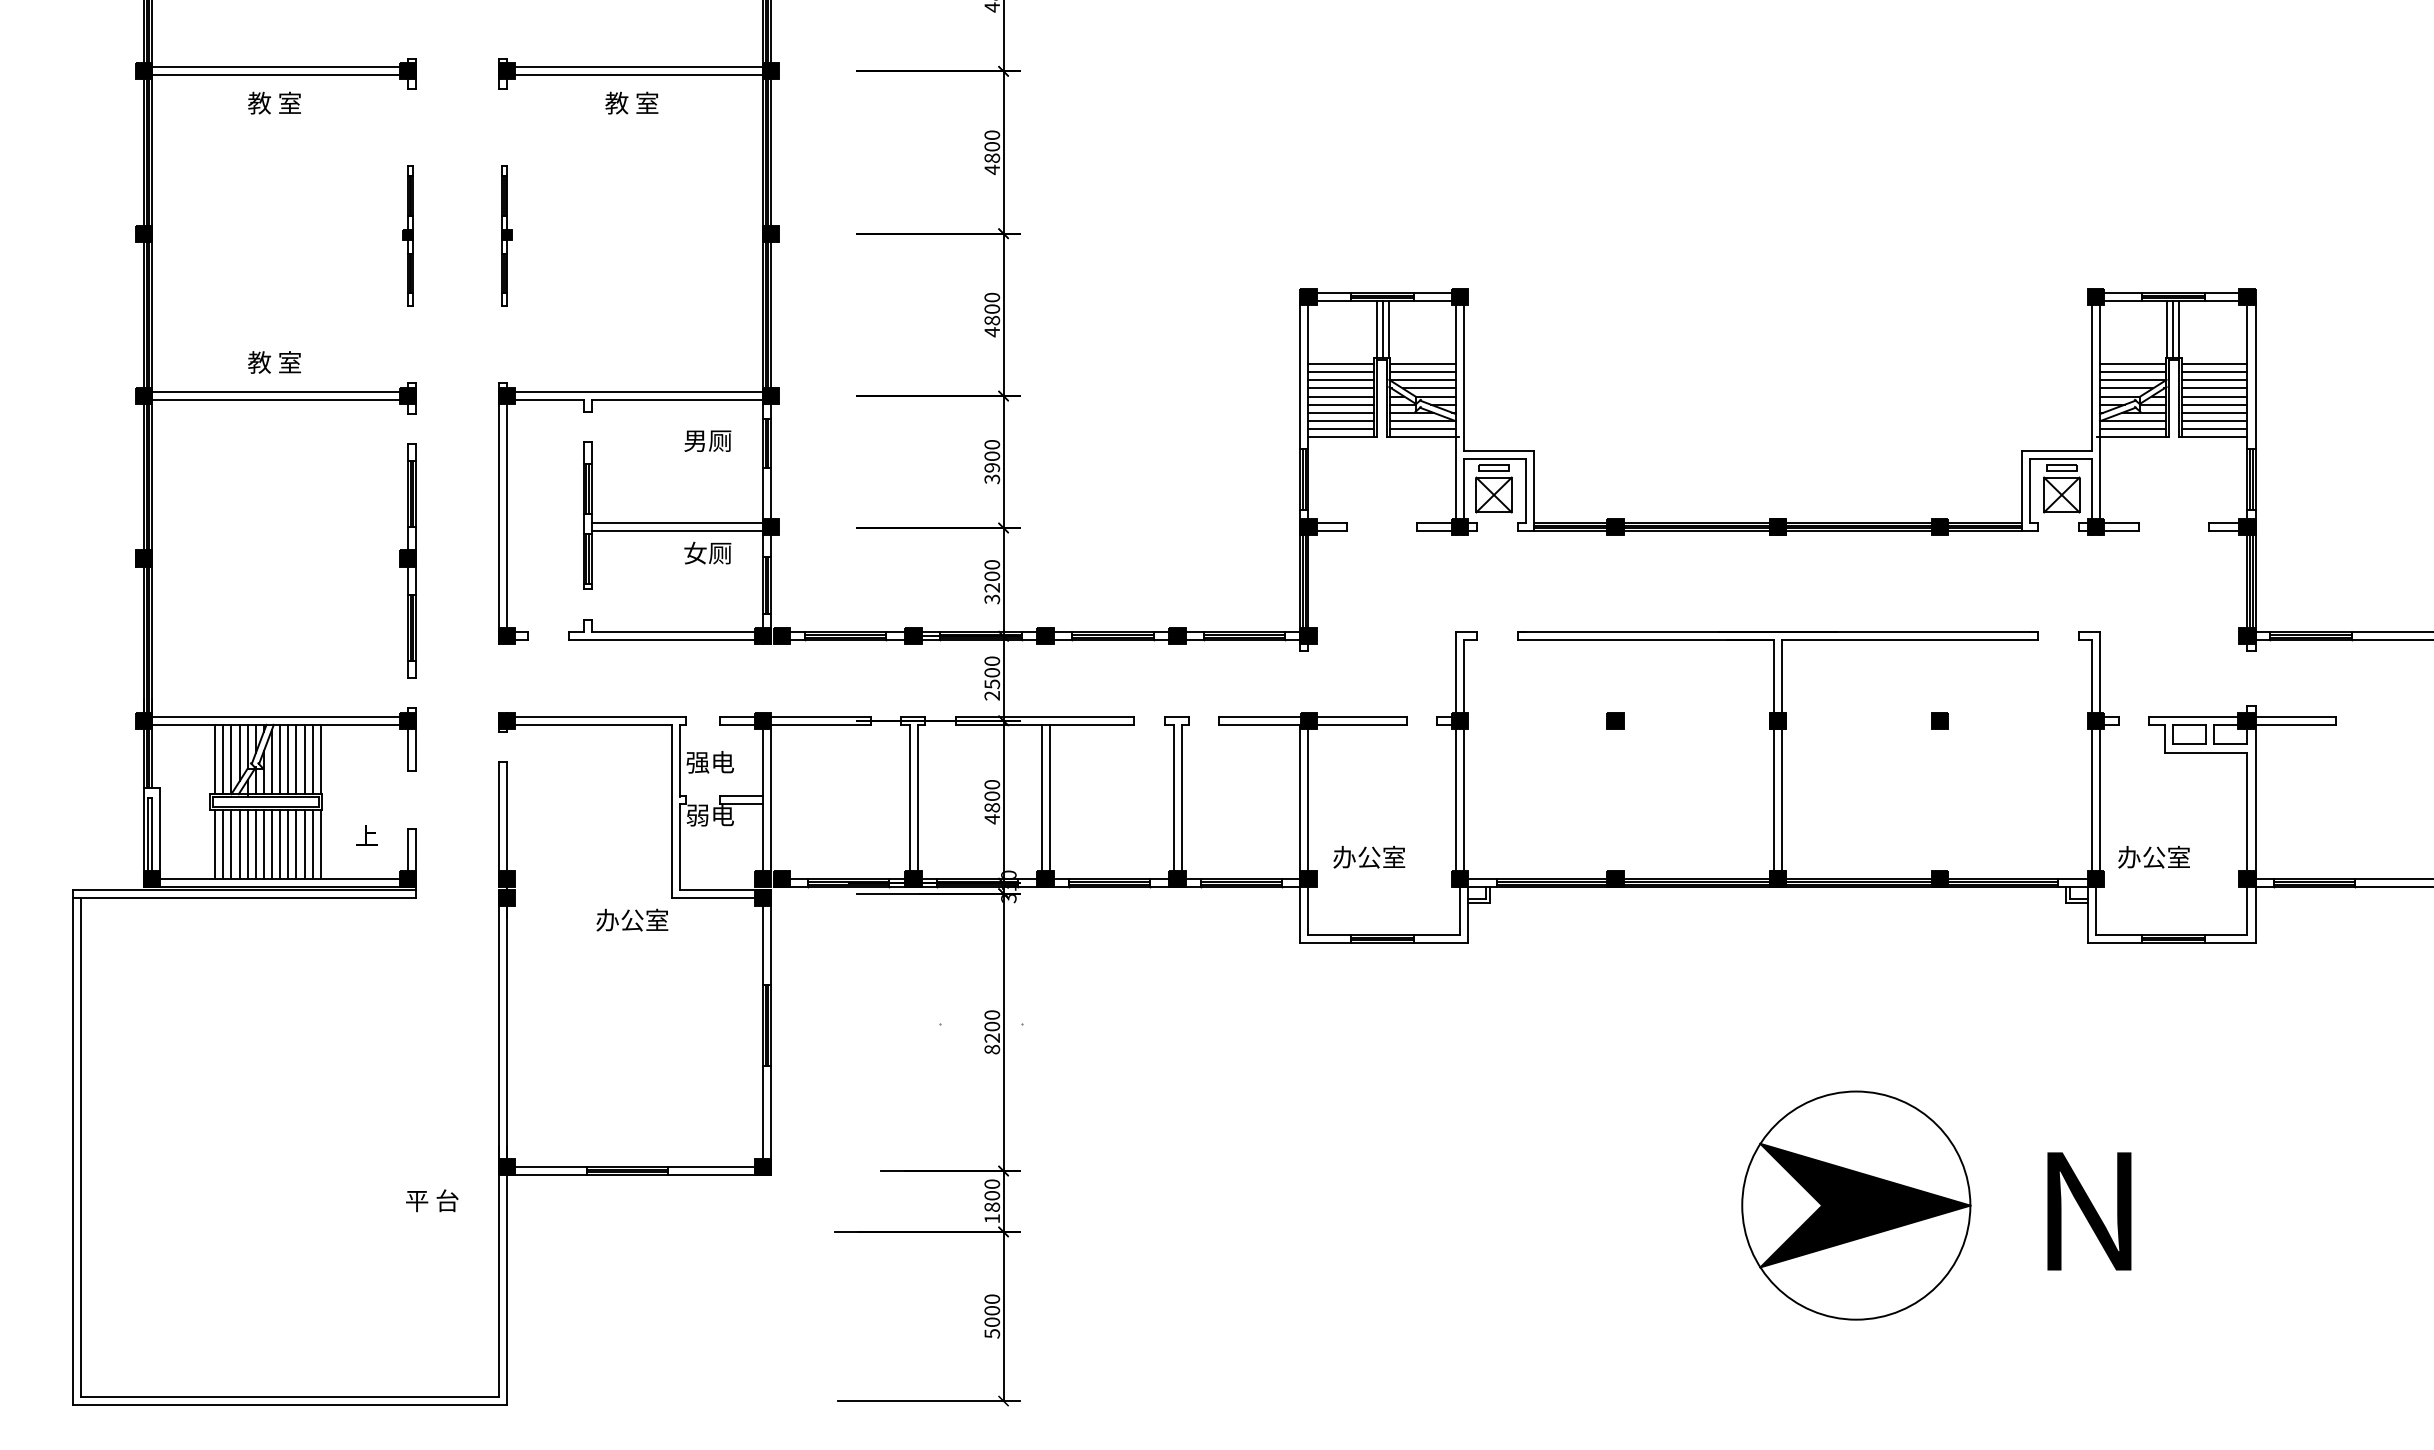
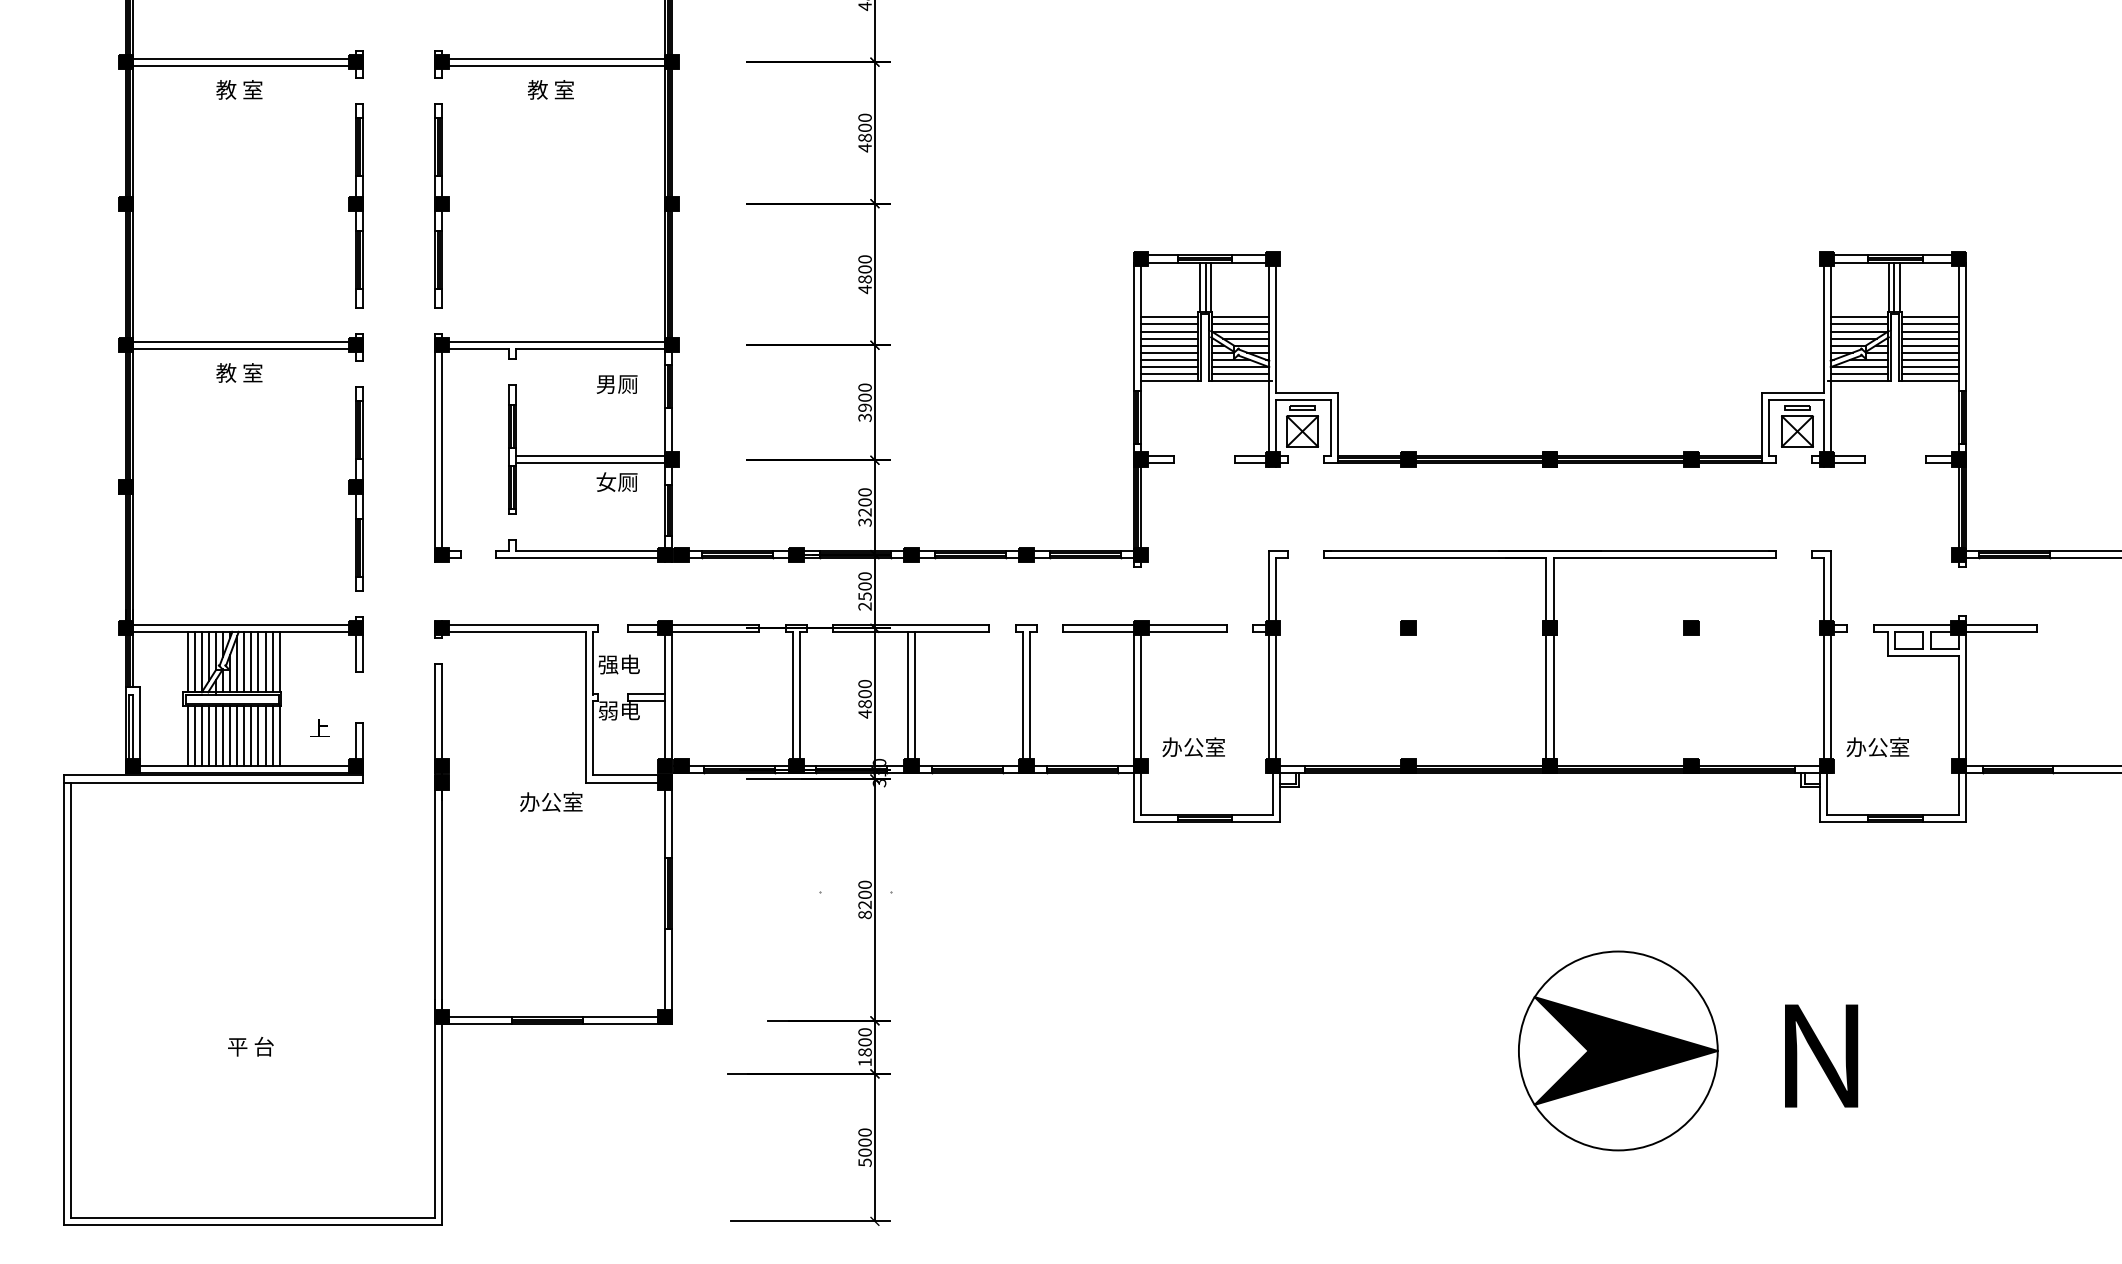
part: (407, 235) -> (355, 205), size x1.67
part: (506, 235) -> (441, 205), size x1.67
text: (274, 361) -> (239, 372), moved
text: (431, 1200) -> (250, 1046), moved

